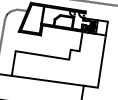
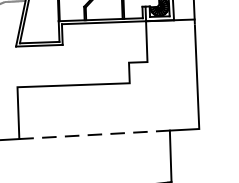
line: (48, 80) -> (95, 133), solid -> dashed

